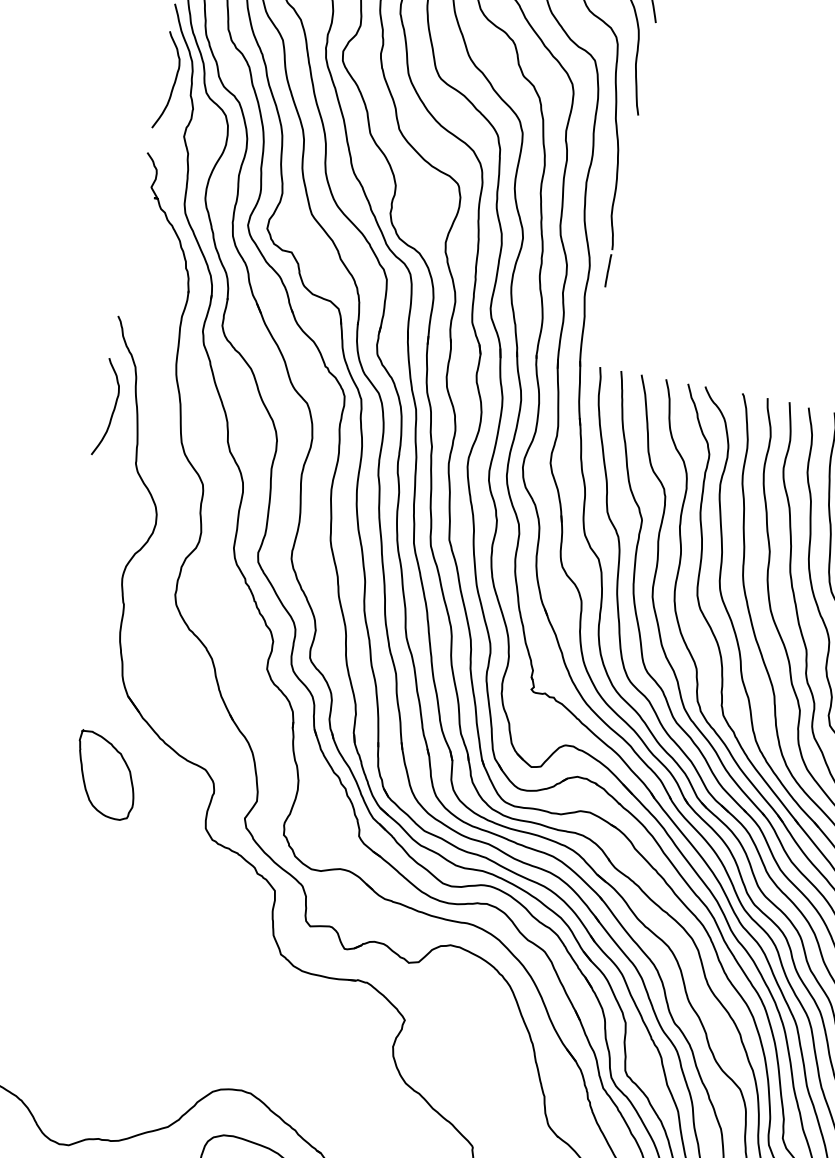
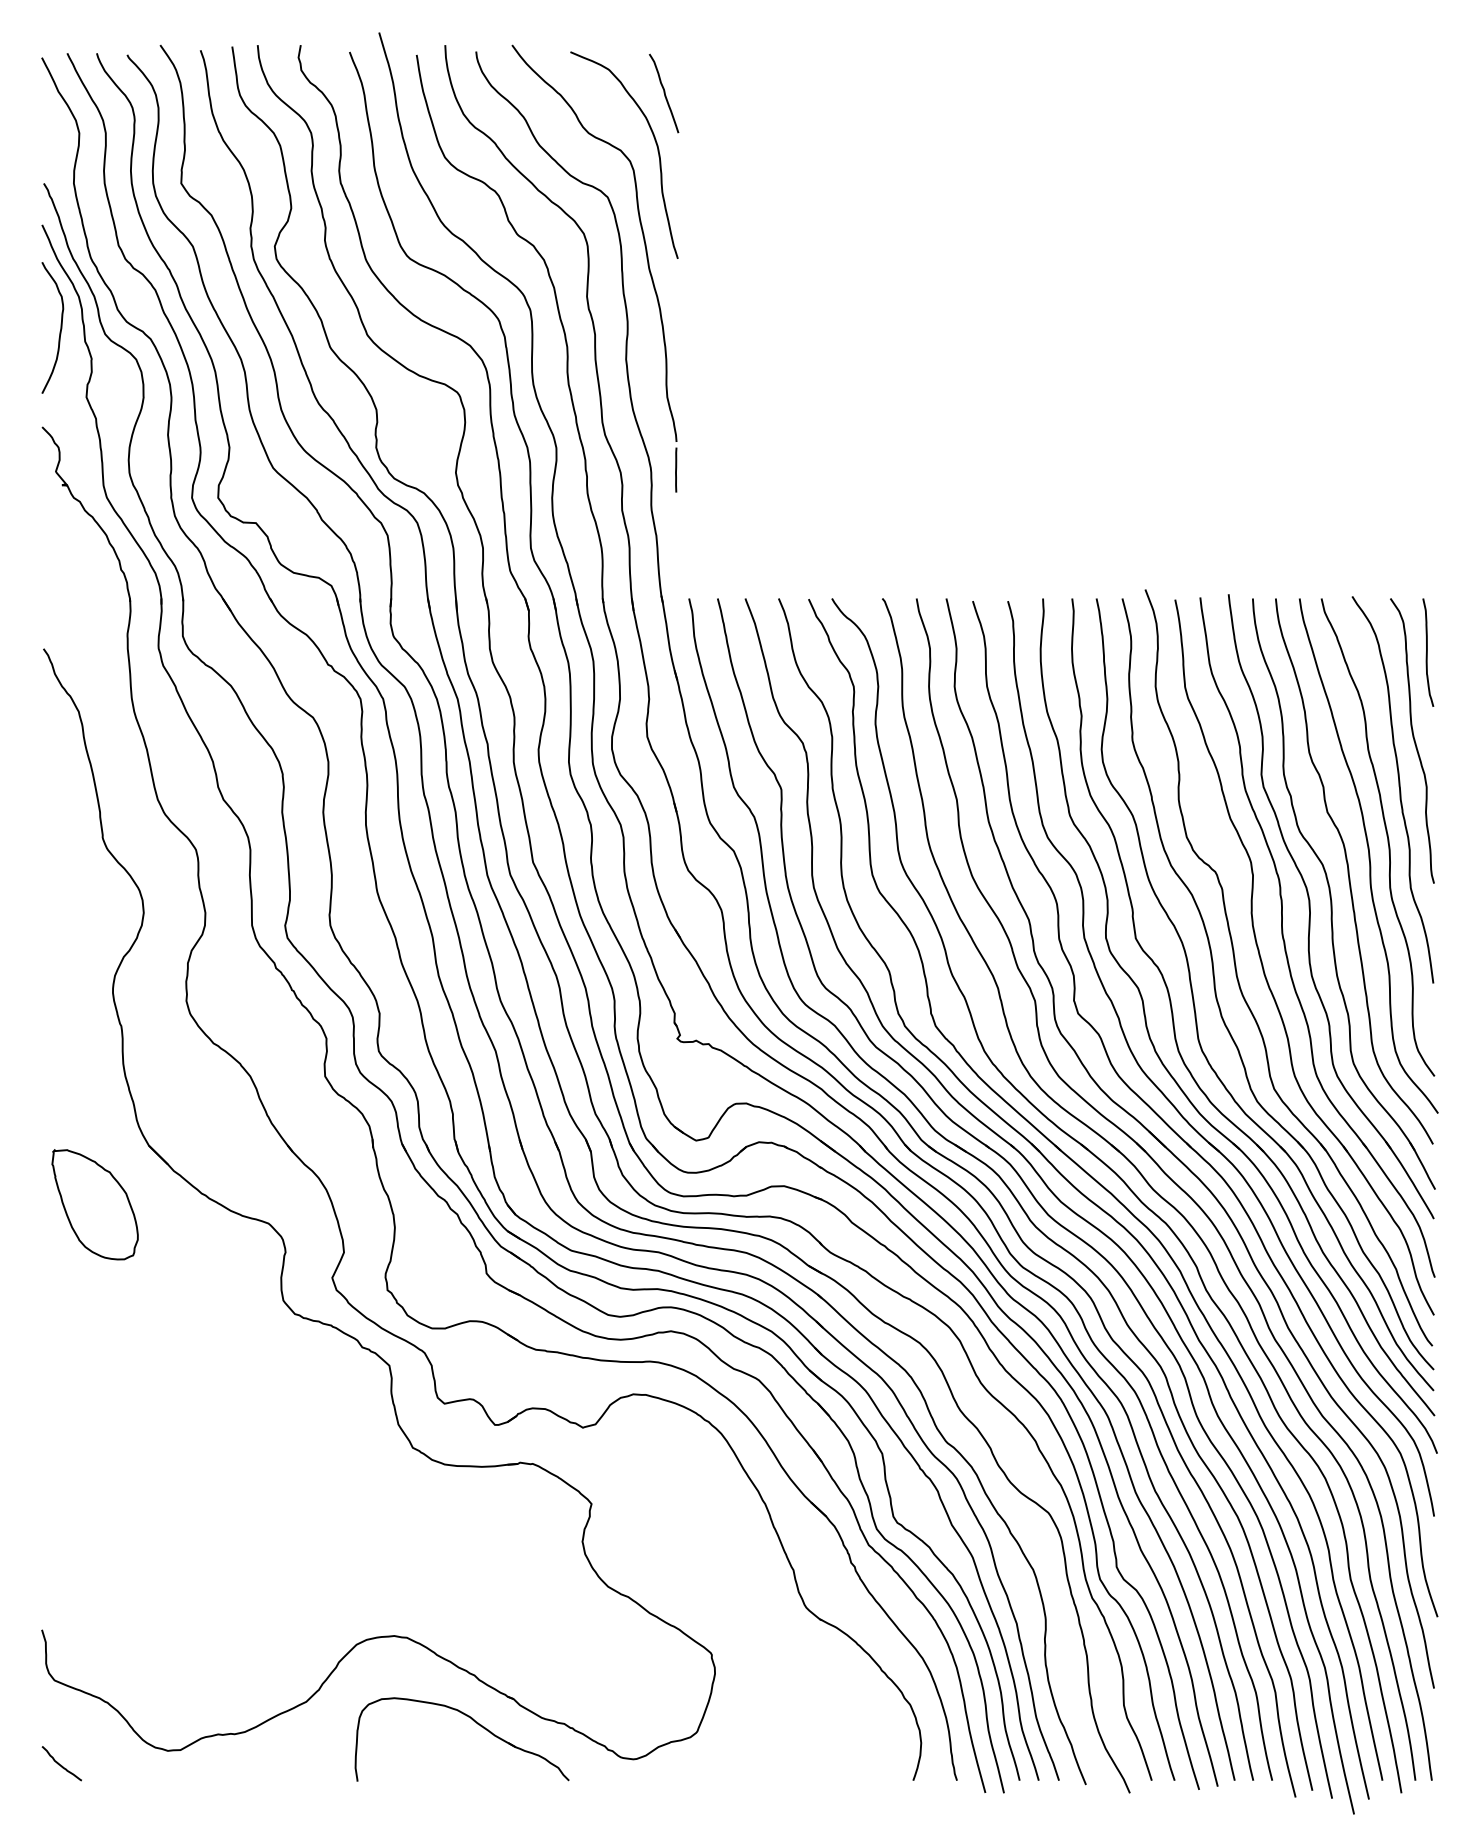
curve: (113, 408) -> (60, 771), removed
part: (105, 775) -> (94, 1204), moved

